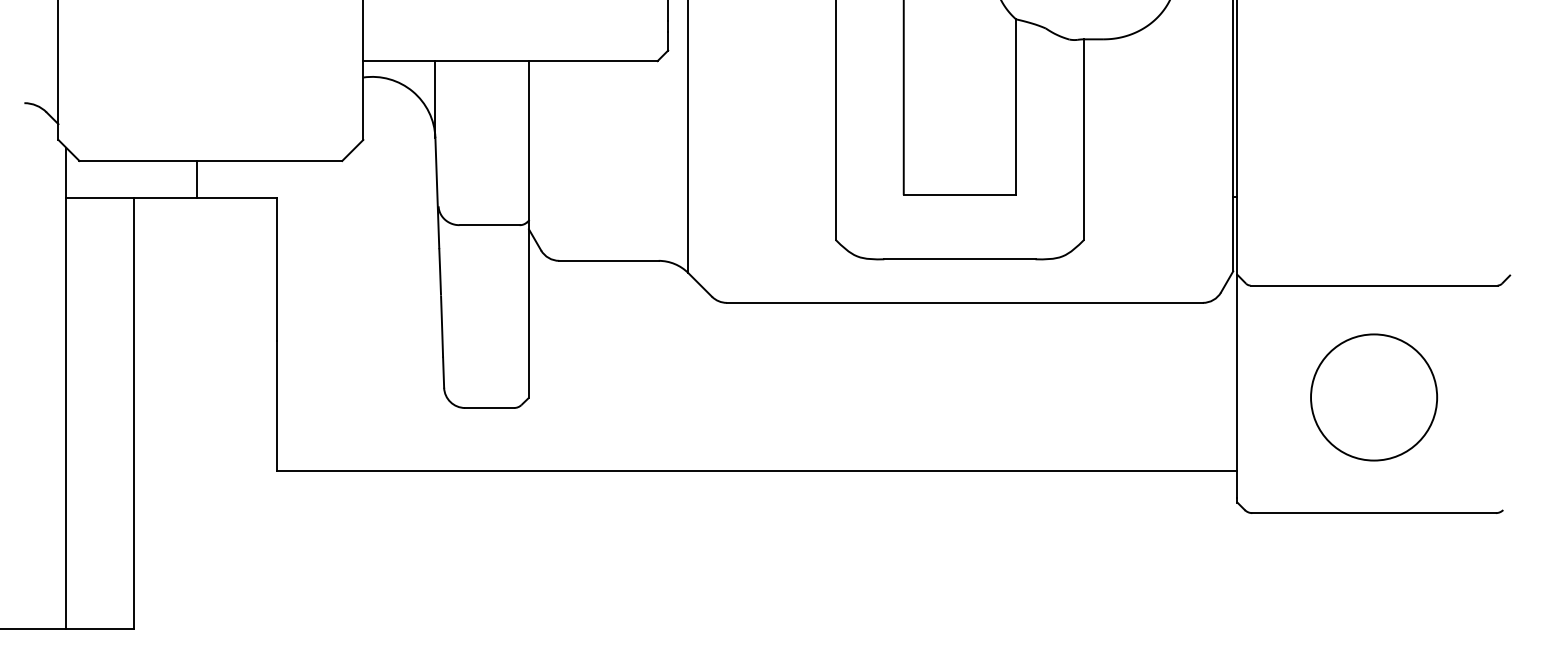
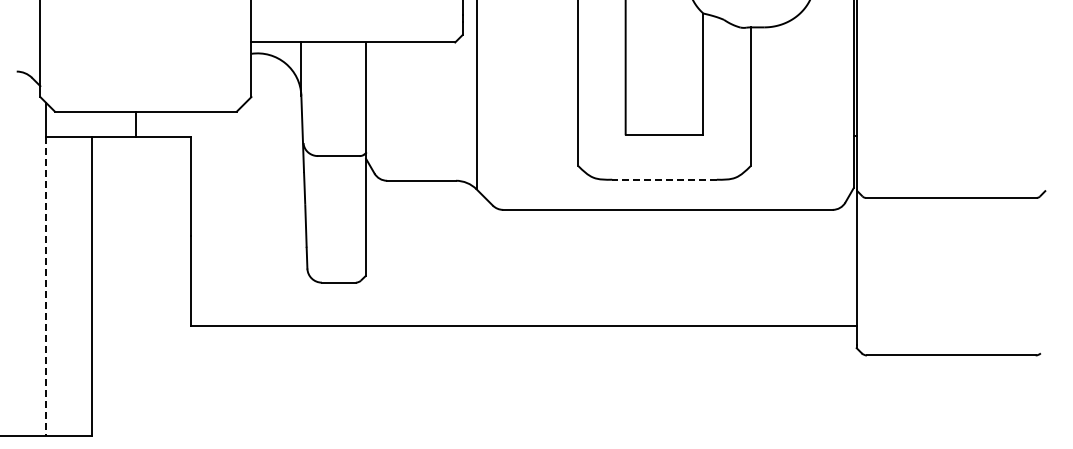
line: (959, 259) -> (664, 179), solid -> dashed
circle: (1372, 396) -> (950, 274), removed
line: (65, 413) -> (45, 286), solid -> dashed

